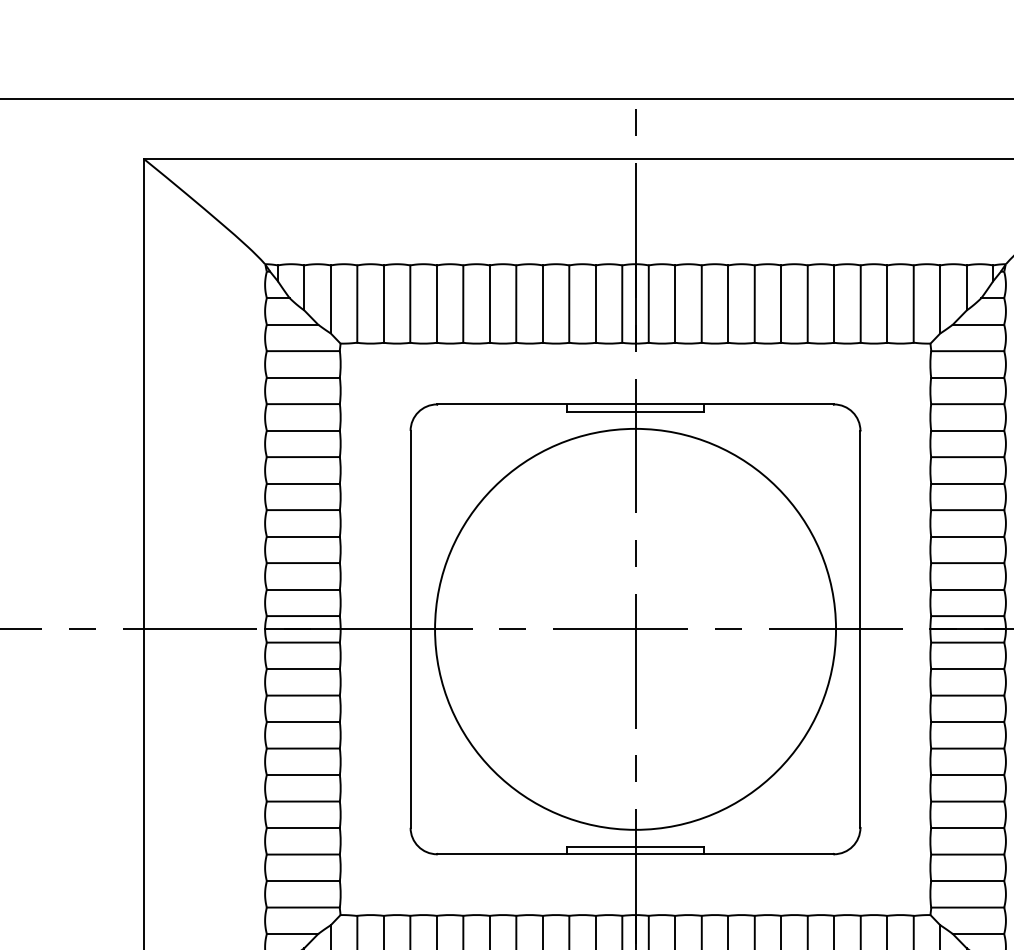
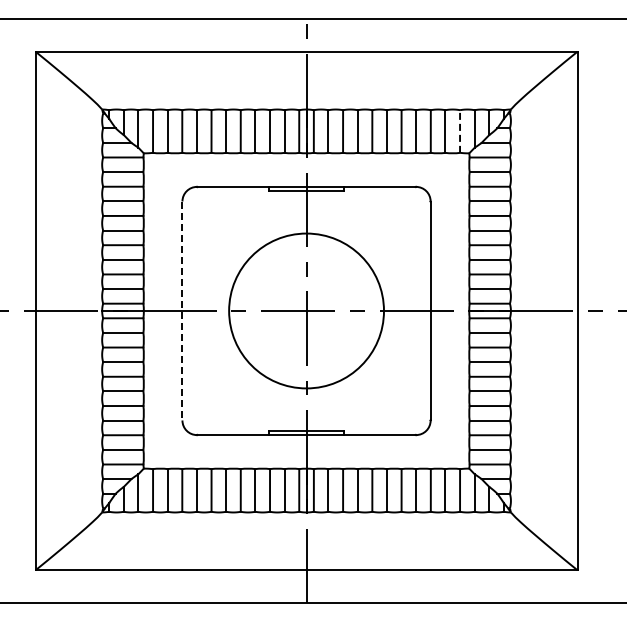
line: (914, 304) -> (460, 131), solid -> dashed
circle: (635, 628) -> (306, 310), size x0.7
line: (410, 630) -> (182, 311), solid -> dashed

